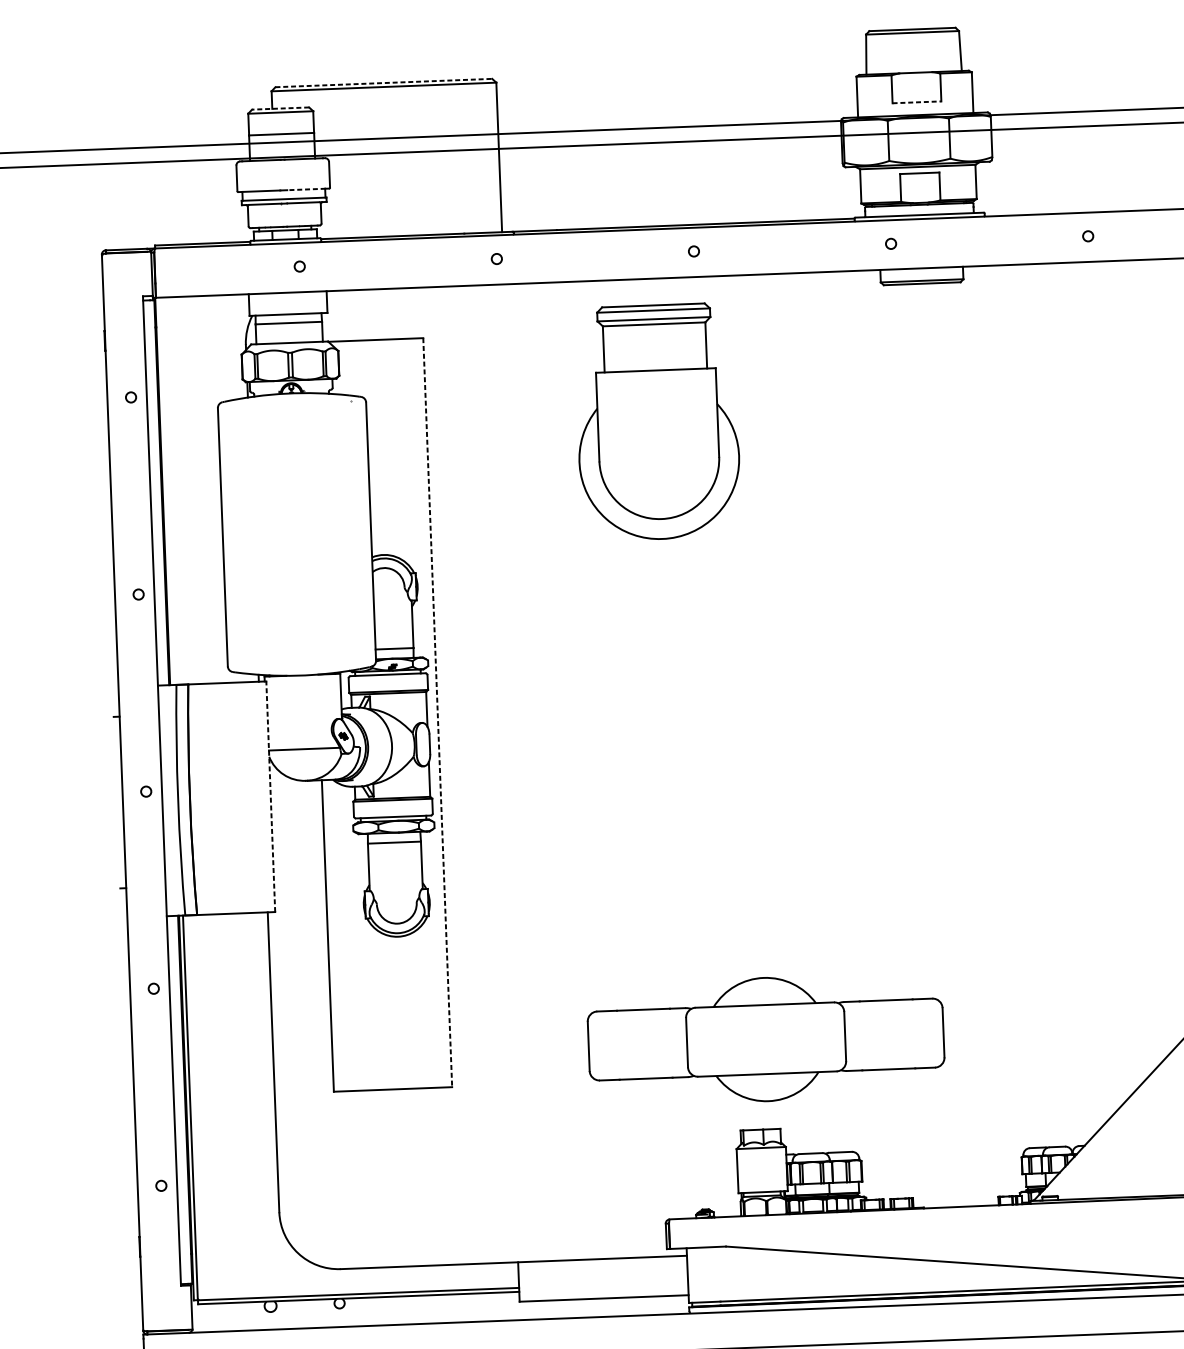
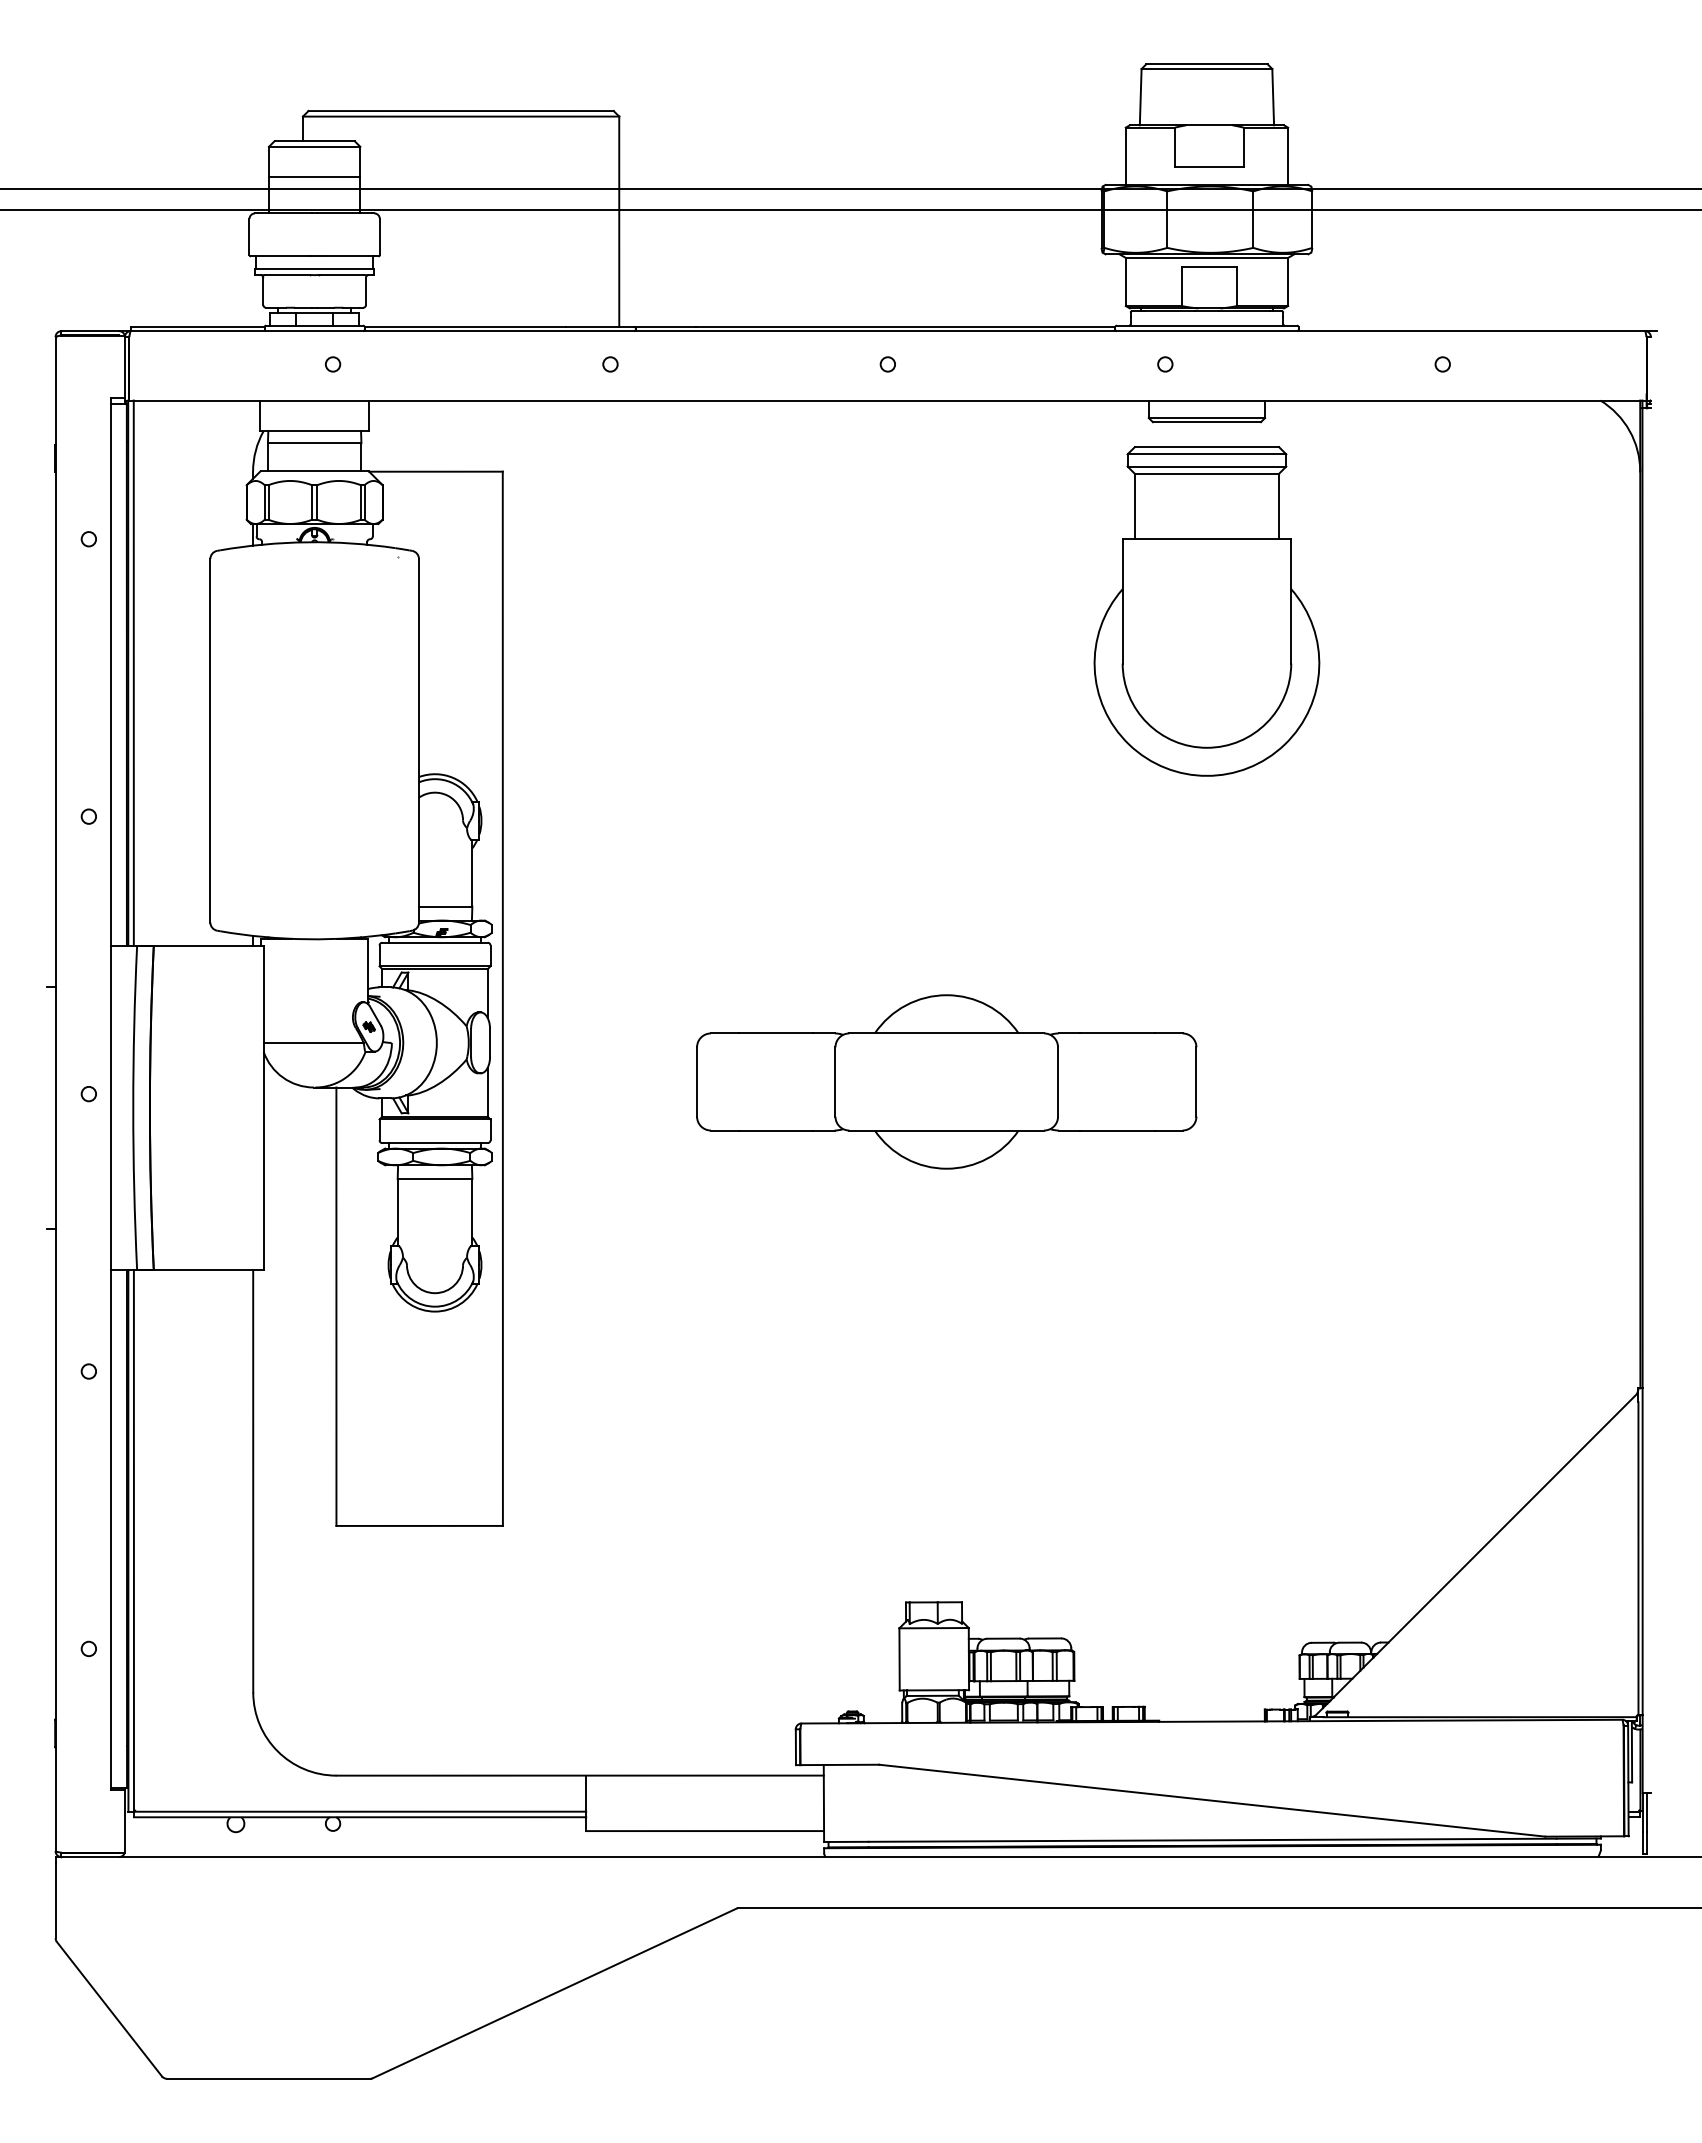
line: (384, 83) -> (461, 111), dashed -> solid
line: (917, 102) -> (1209, 166), dashed -> solid
line: (280, 108) -> (314, 141), dashed -> solid
line: (306, 189) -> (346, 256), dashed -> solid
part: (657, 422) -> (1206, 611), moved
line: (166, 490) -> (133, 672), added
line: (437, 713) -> (502, 999), dashed -> solid
line: (270, 796) -> (263, 1107), dashed -> solid
part: (765, 1039) -> (946, 1081), moved

